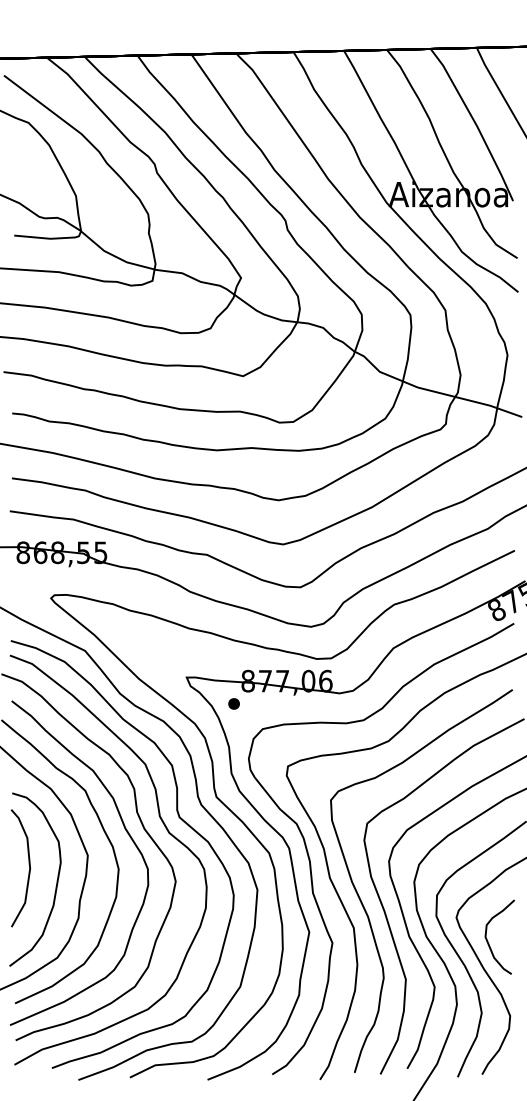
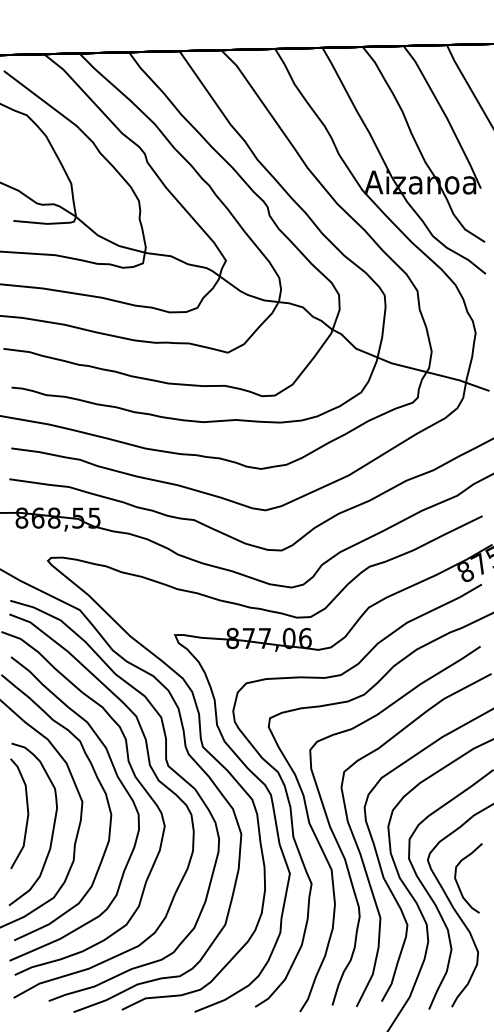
part: (234, 703) -> (219, 659), removed

